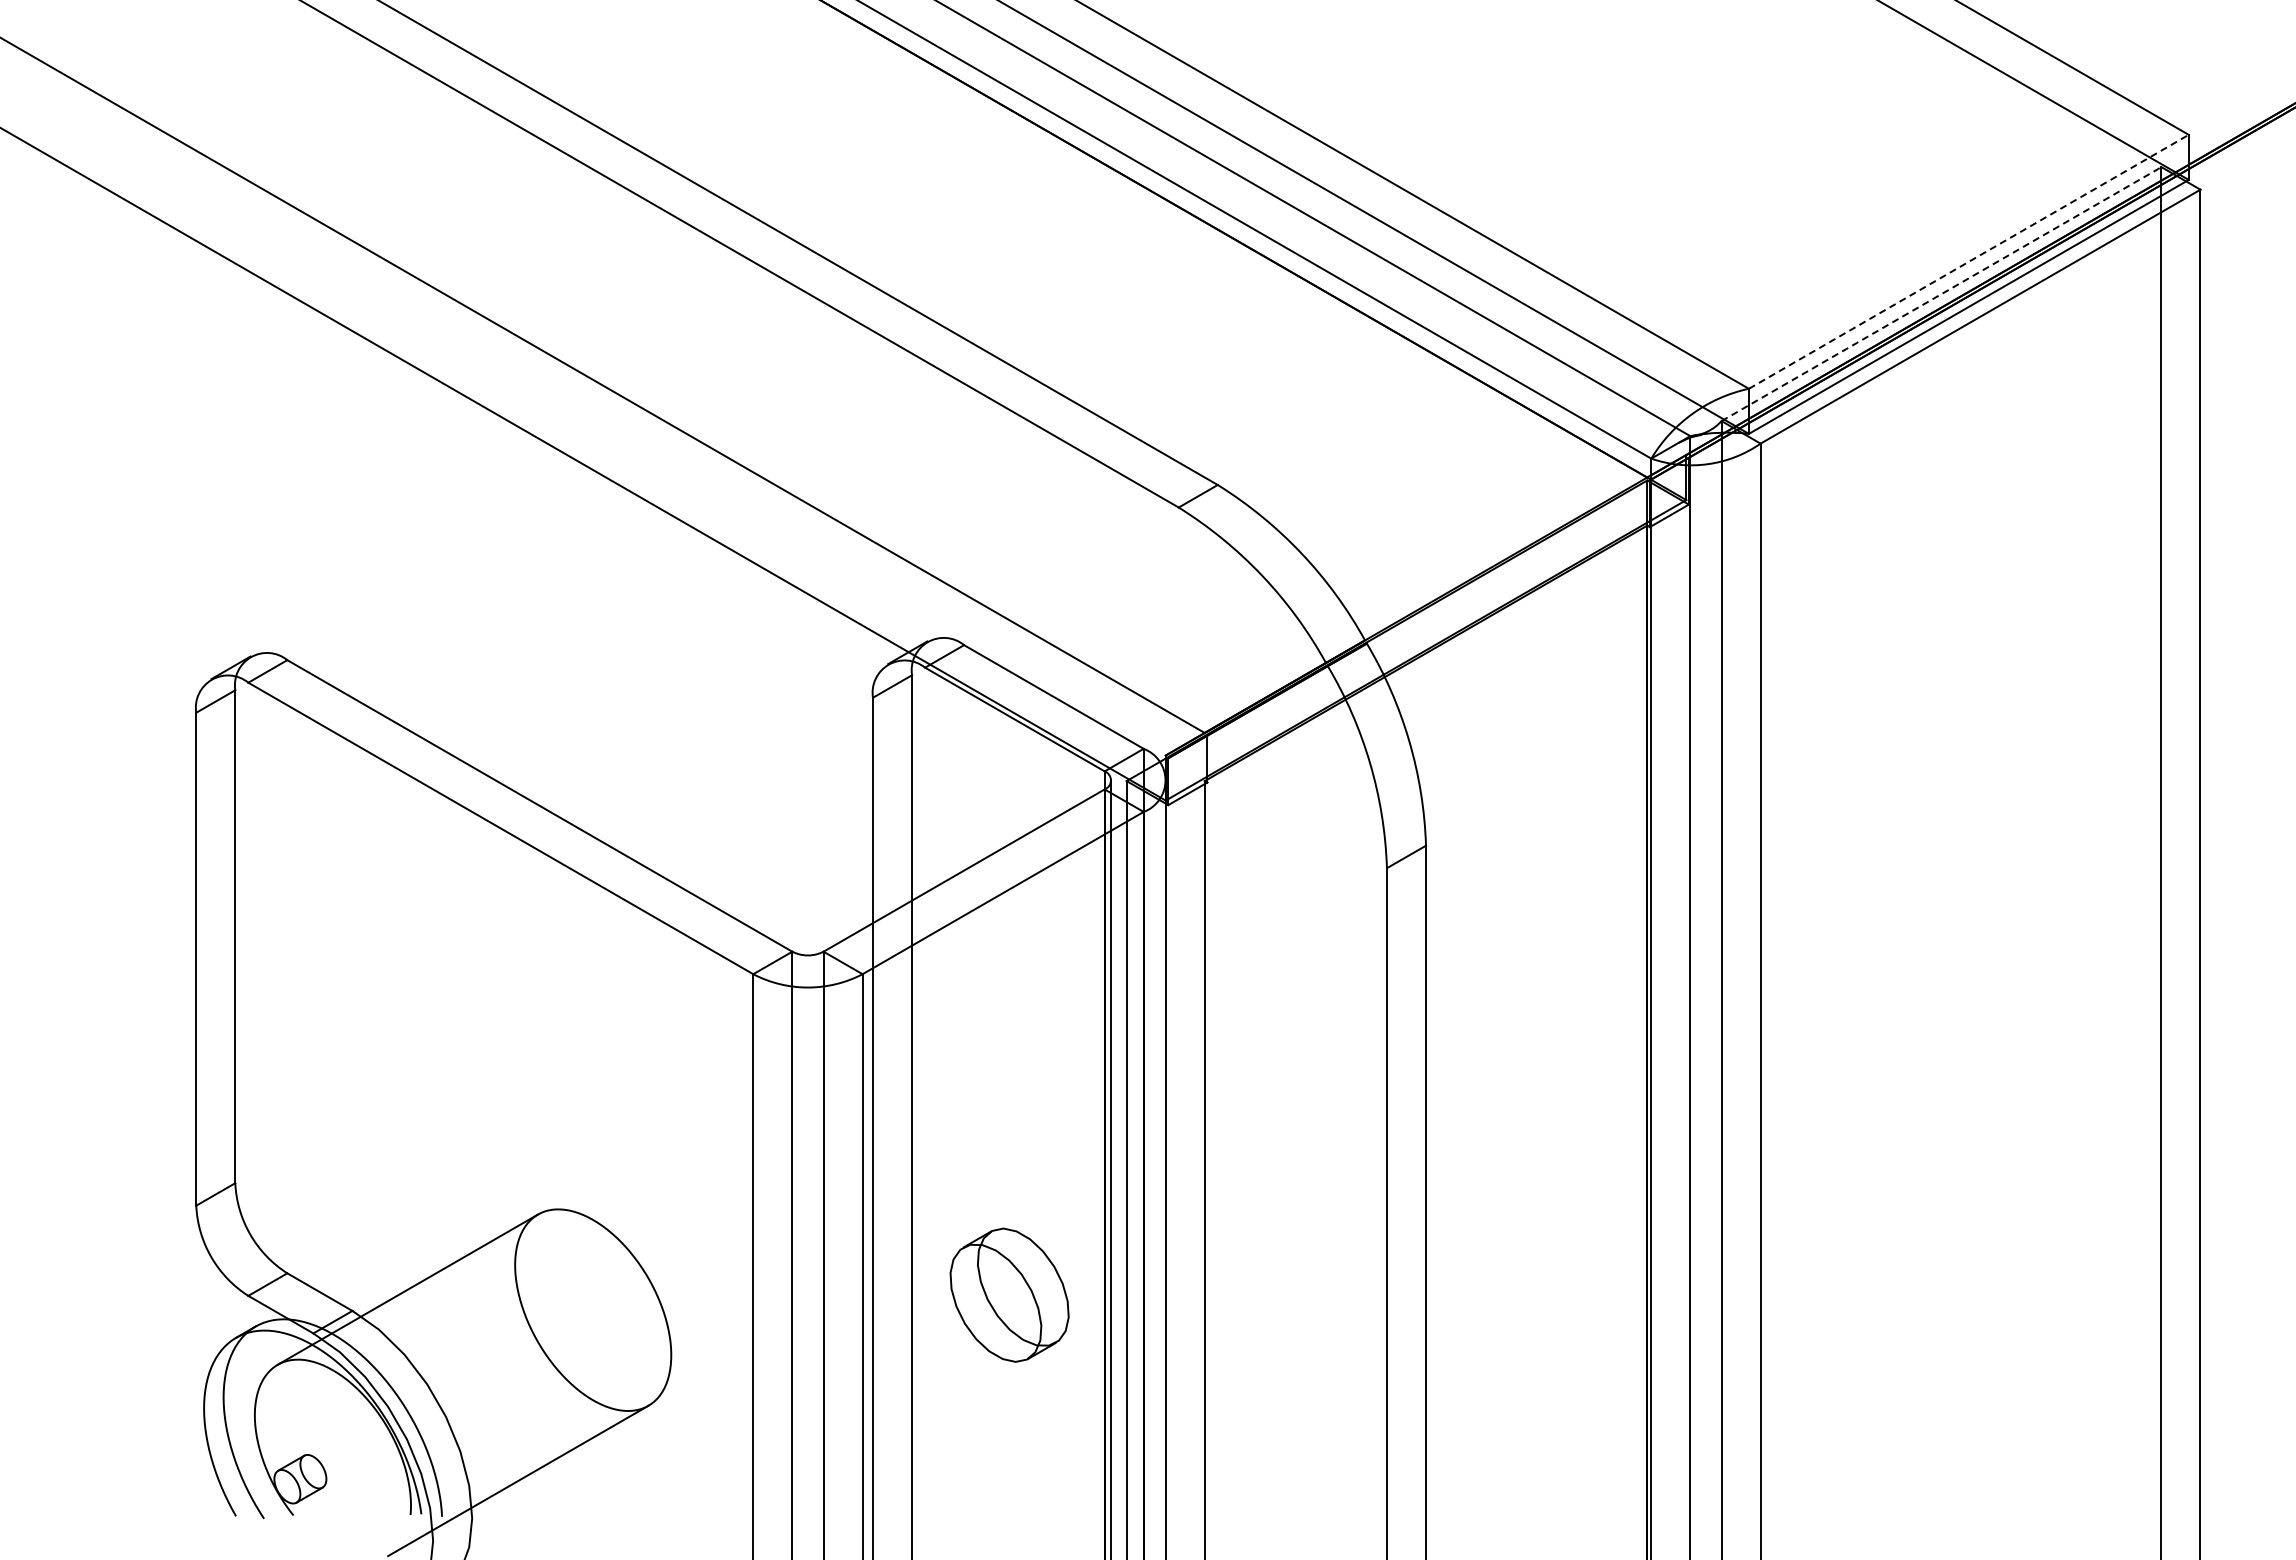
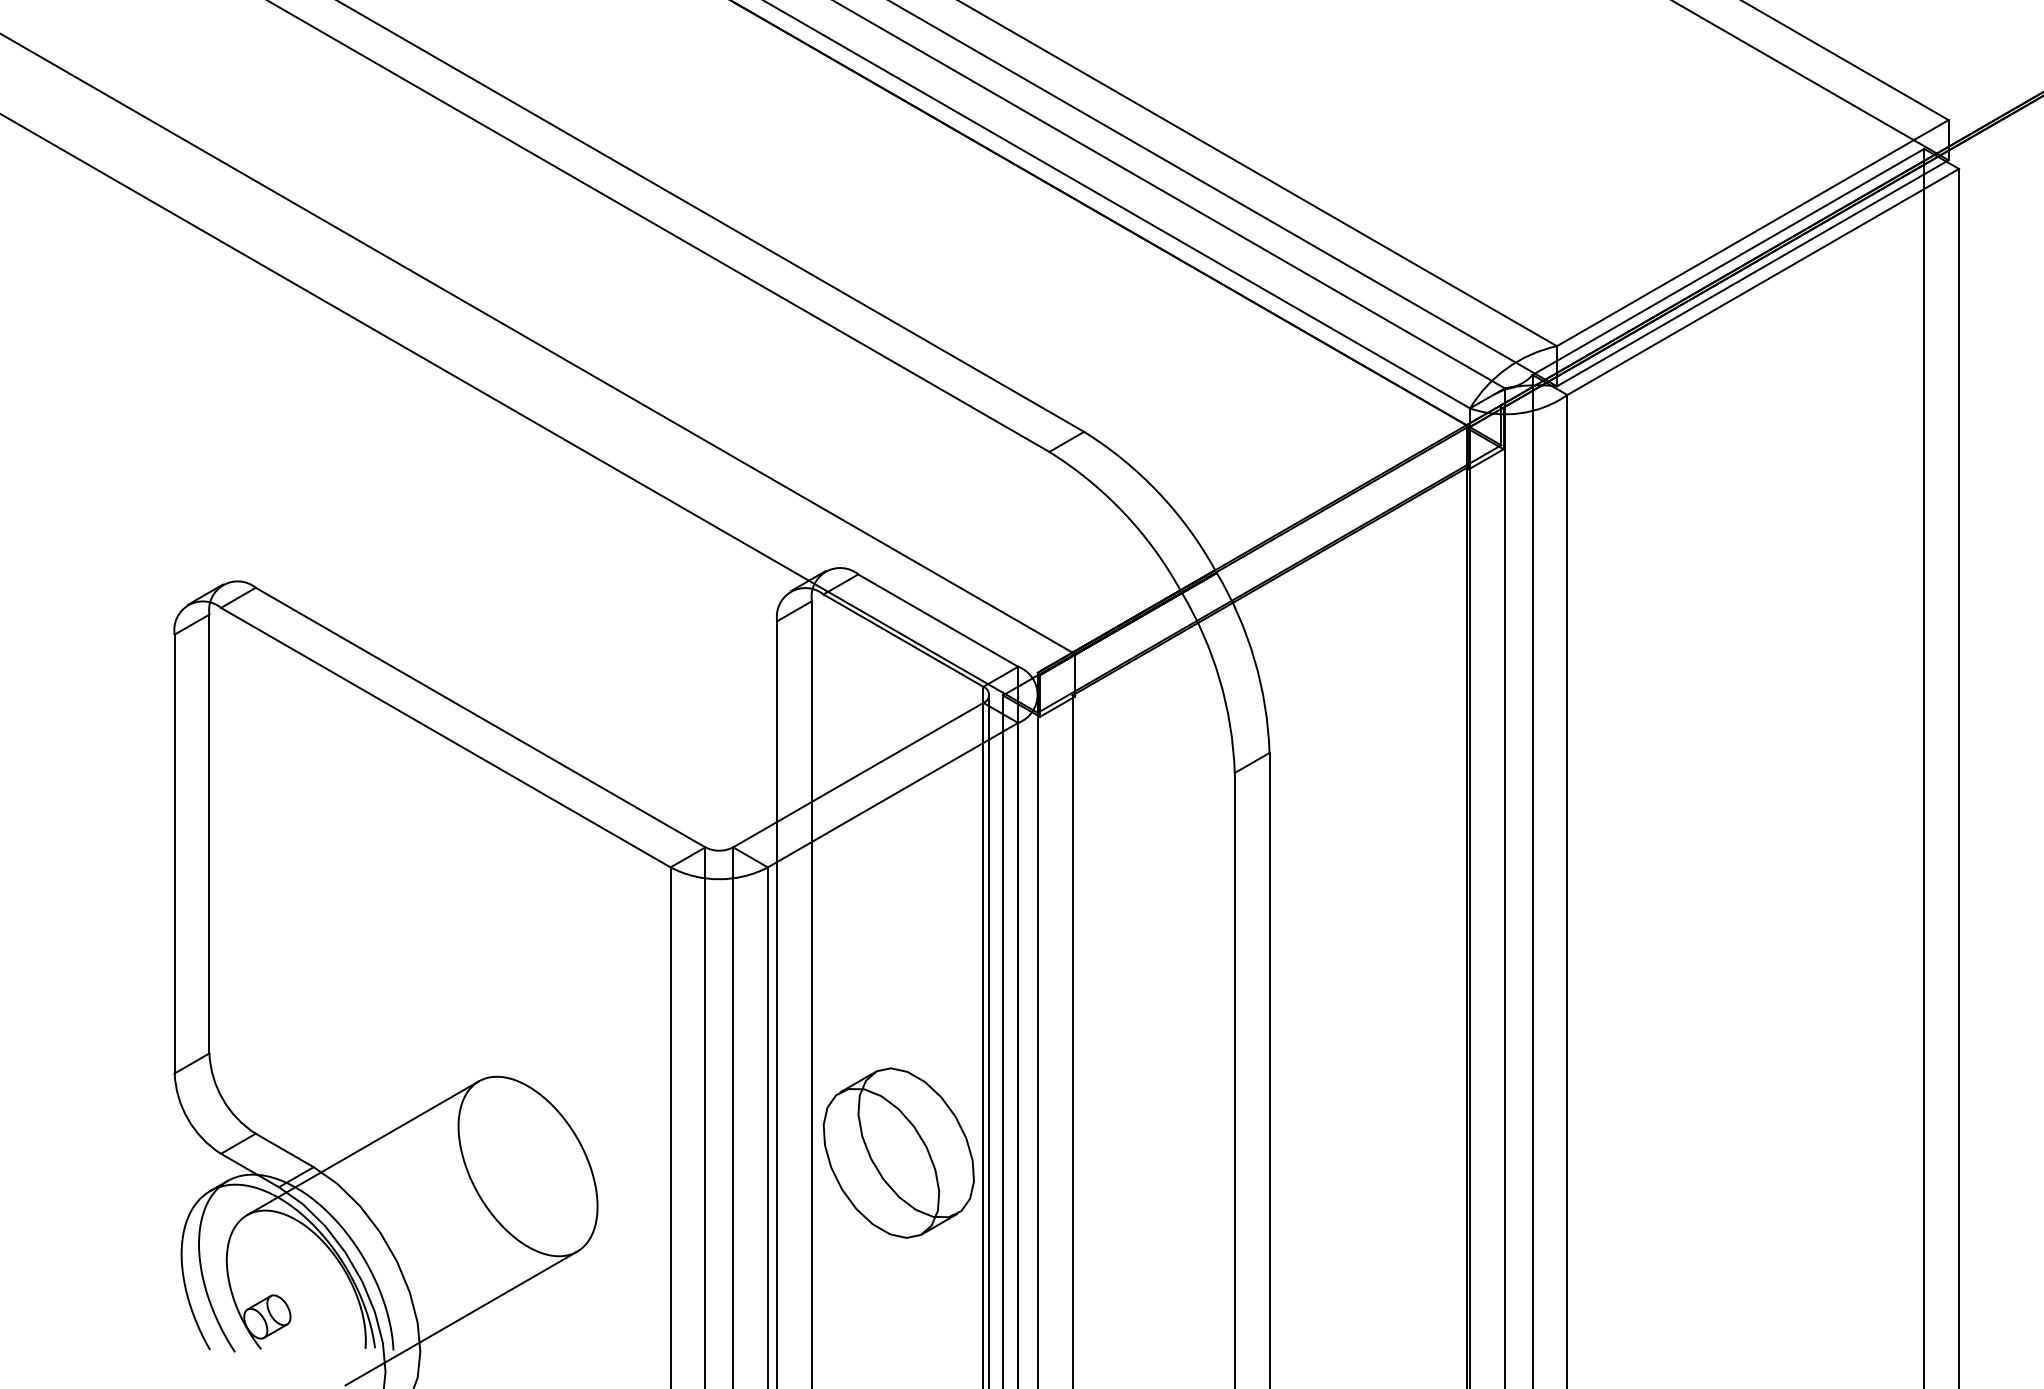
line: (1968, 261) -> (1752, 232), dashed -> solid
line: (1941, 294) -> (1728, 262), dashed -> solid
part: (1009, 1295) -> (898, 1153), size x1.43

